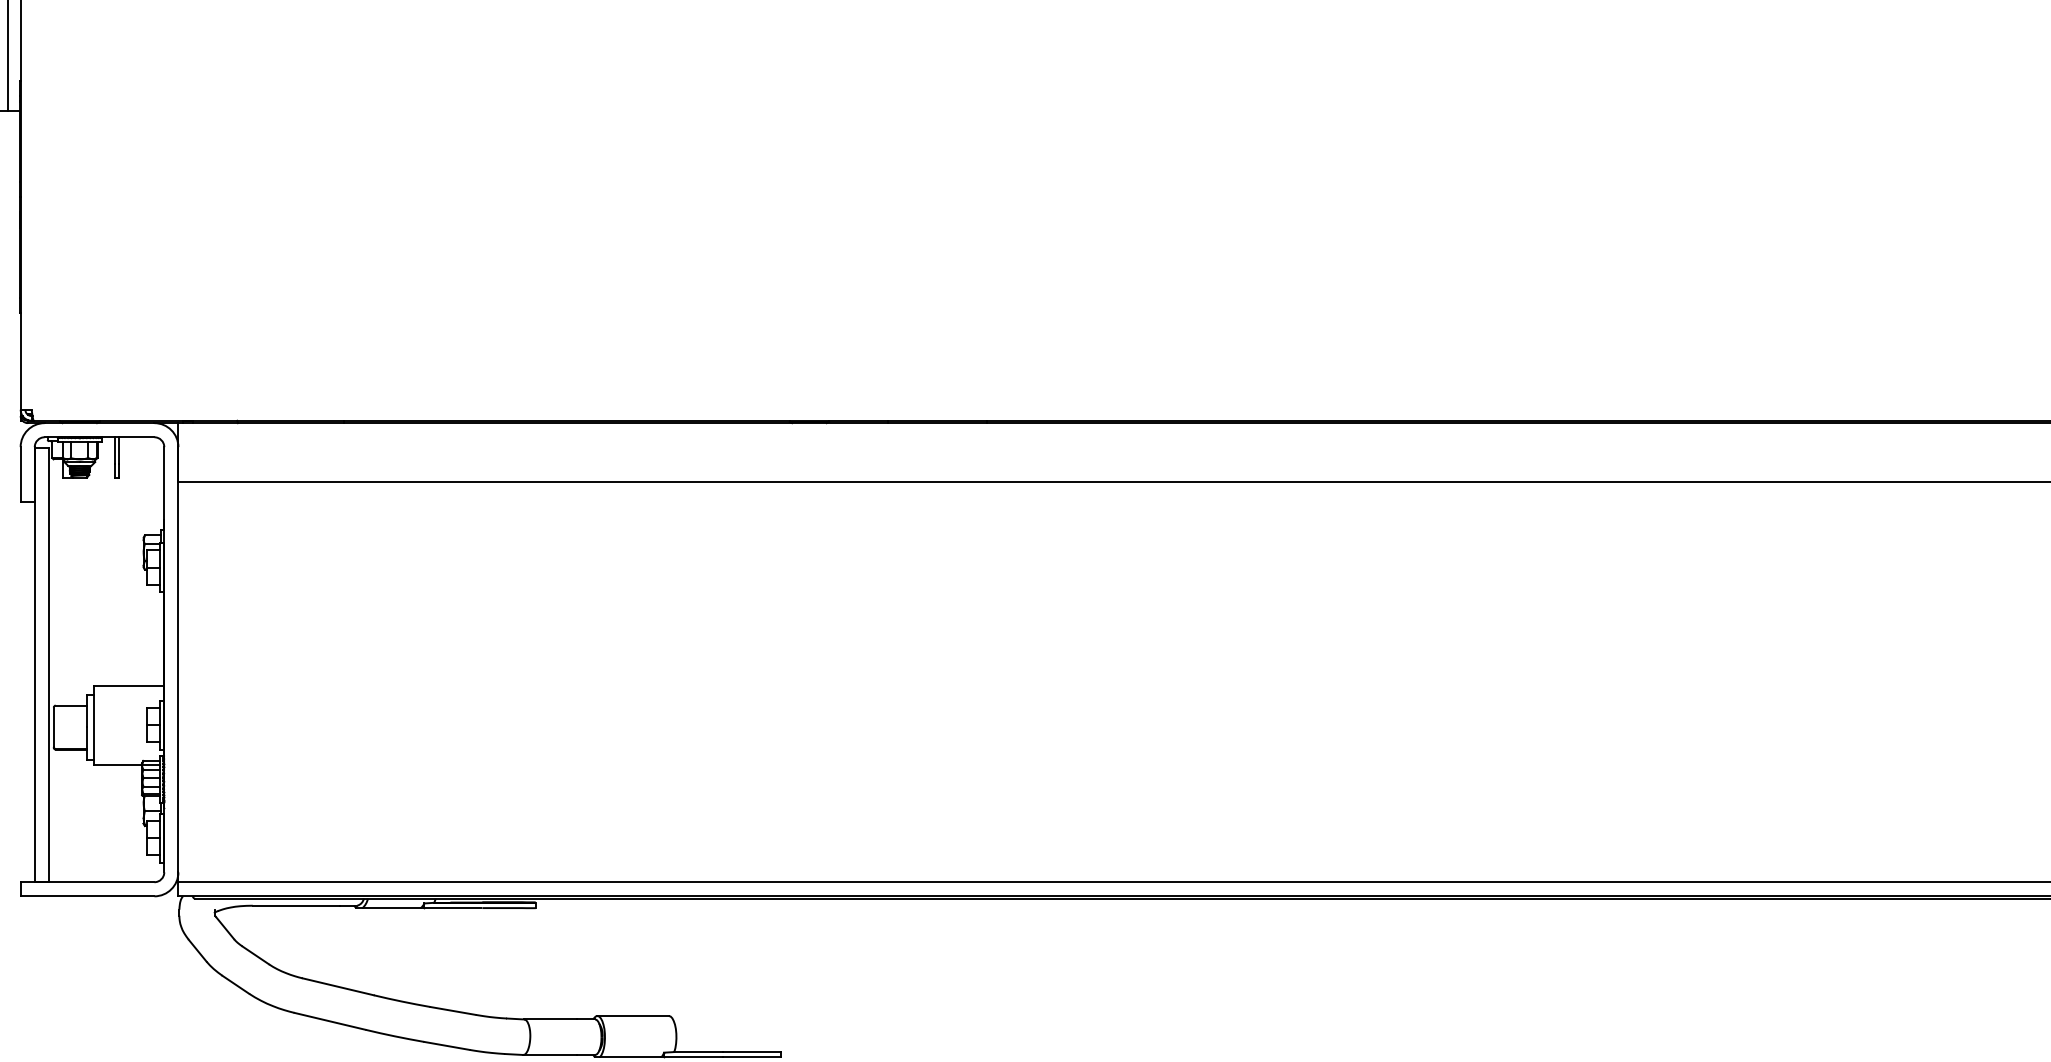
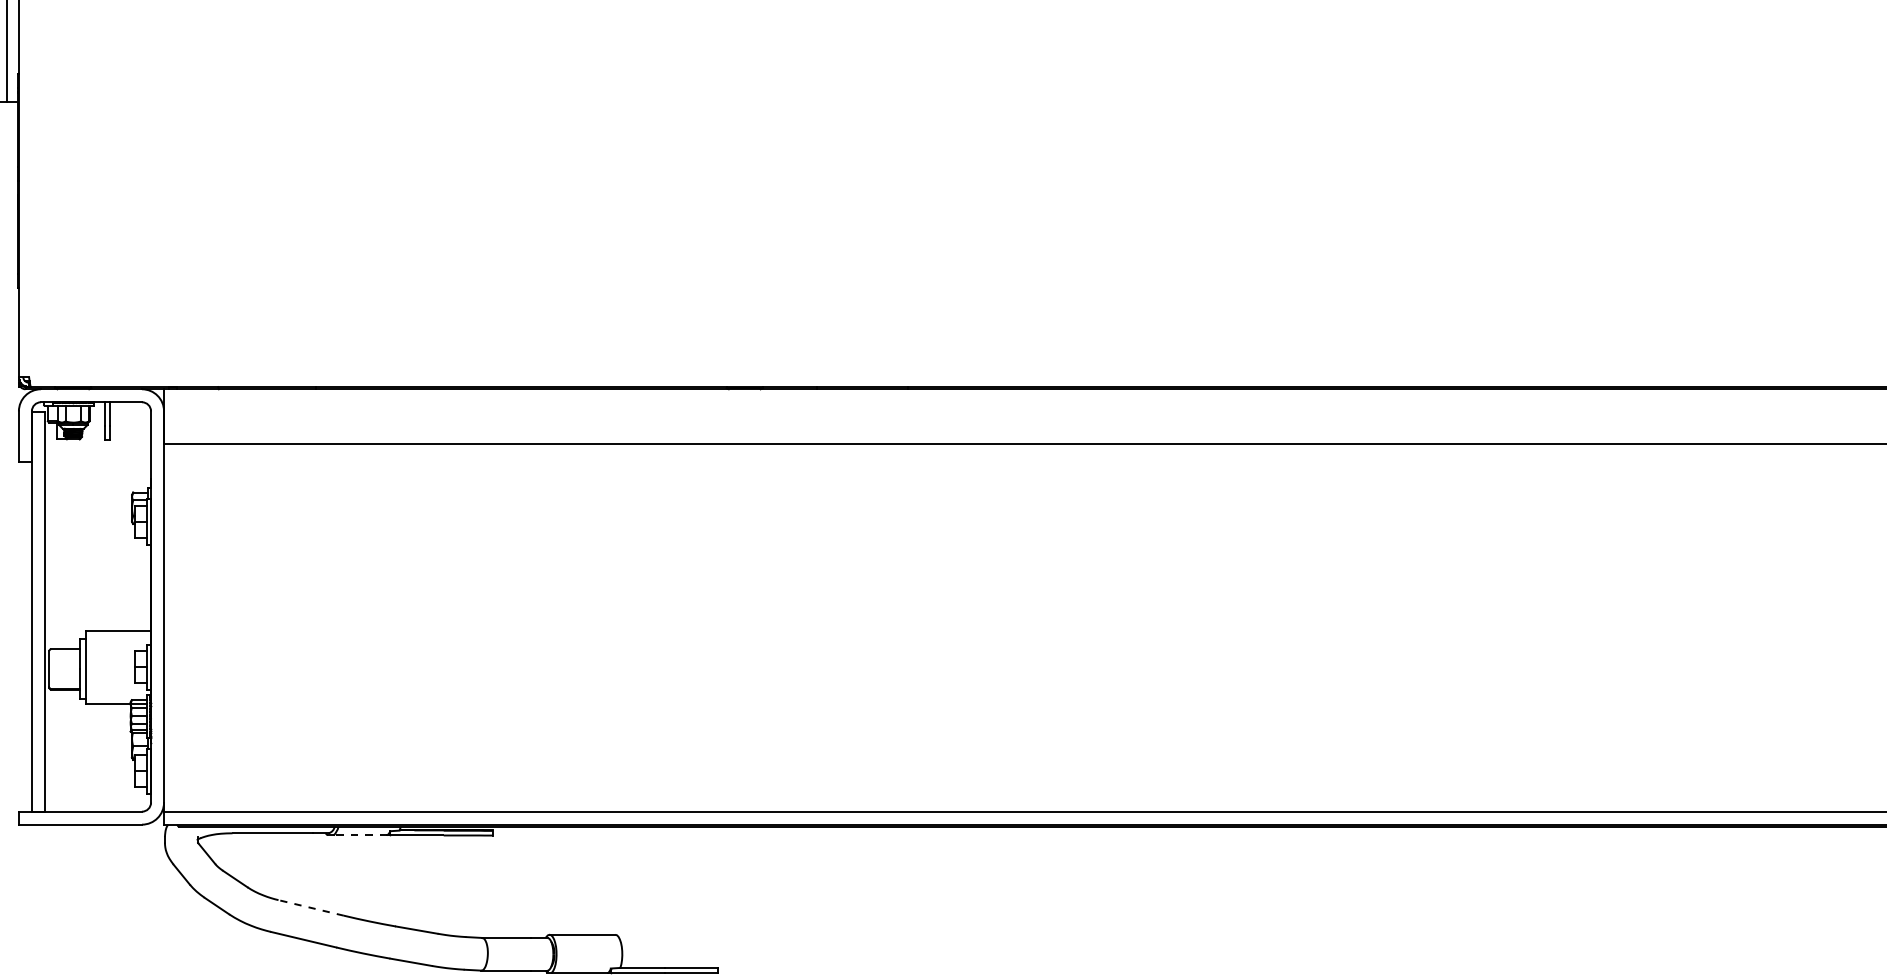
line: (391, 908) -> (360, 835), solid -> dashed
line: (338, 986) -> (311, 907), solid -> dashed

